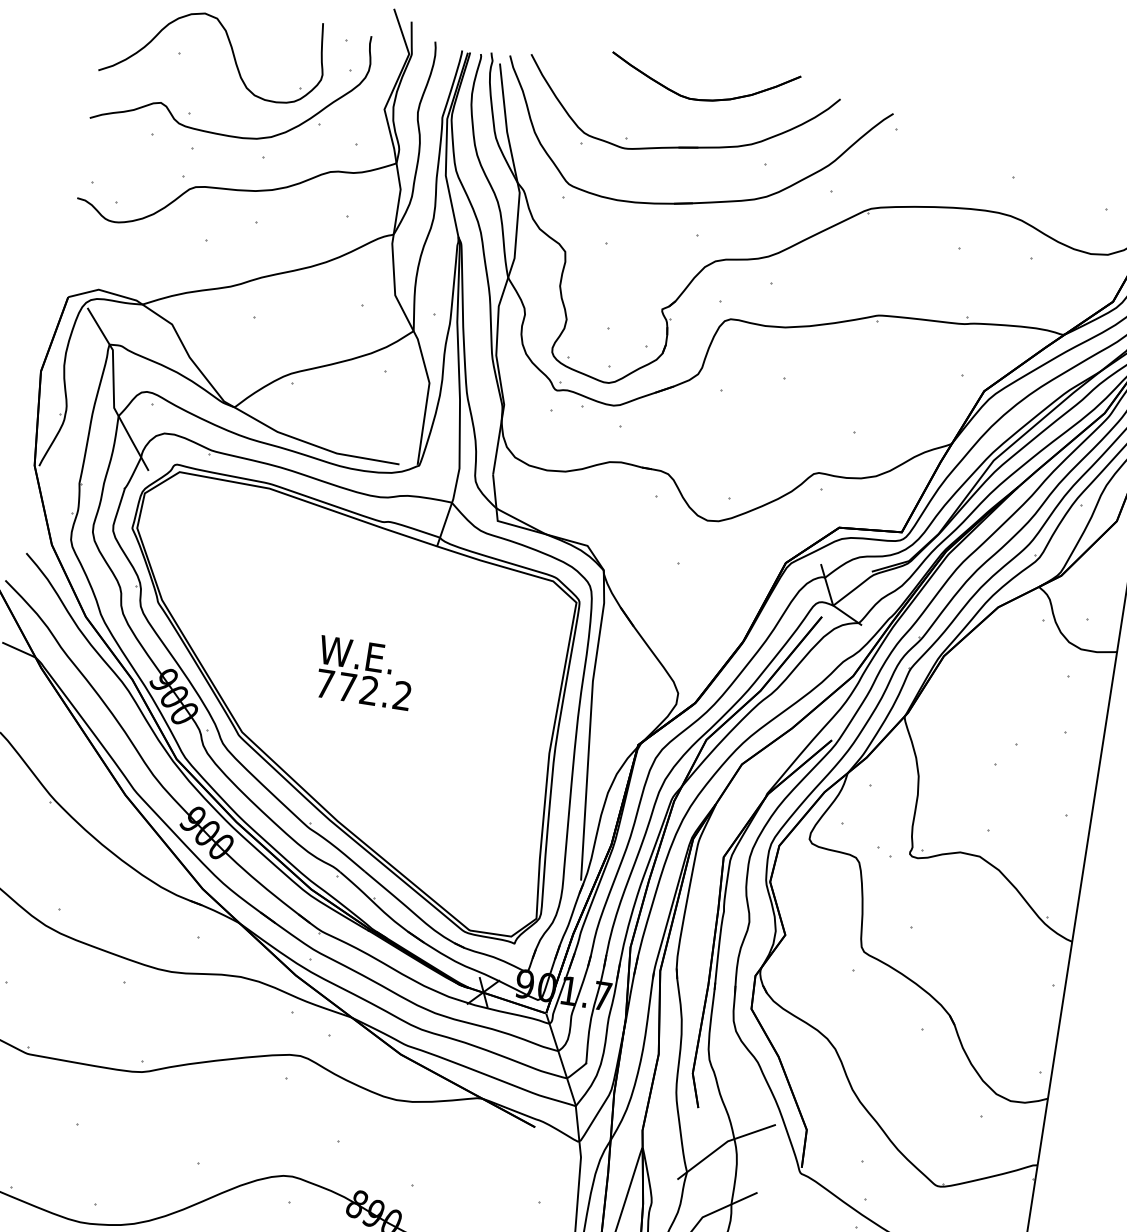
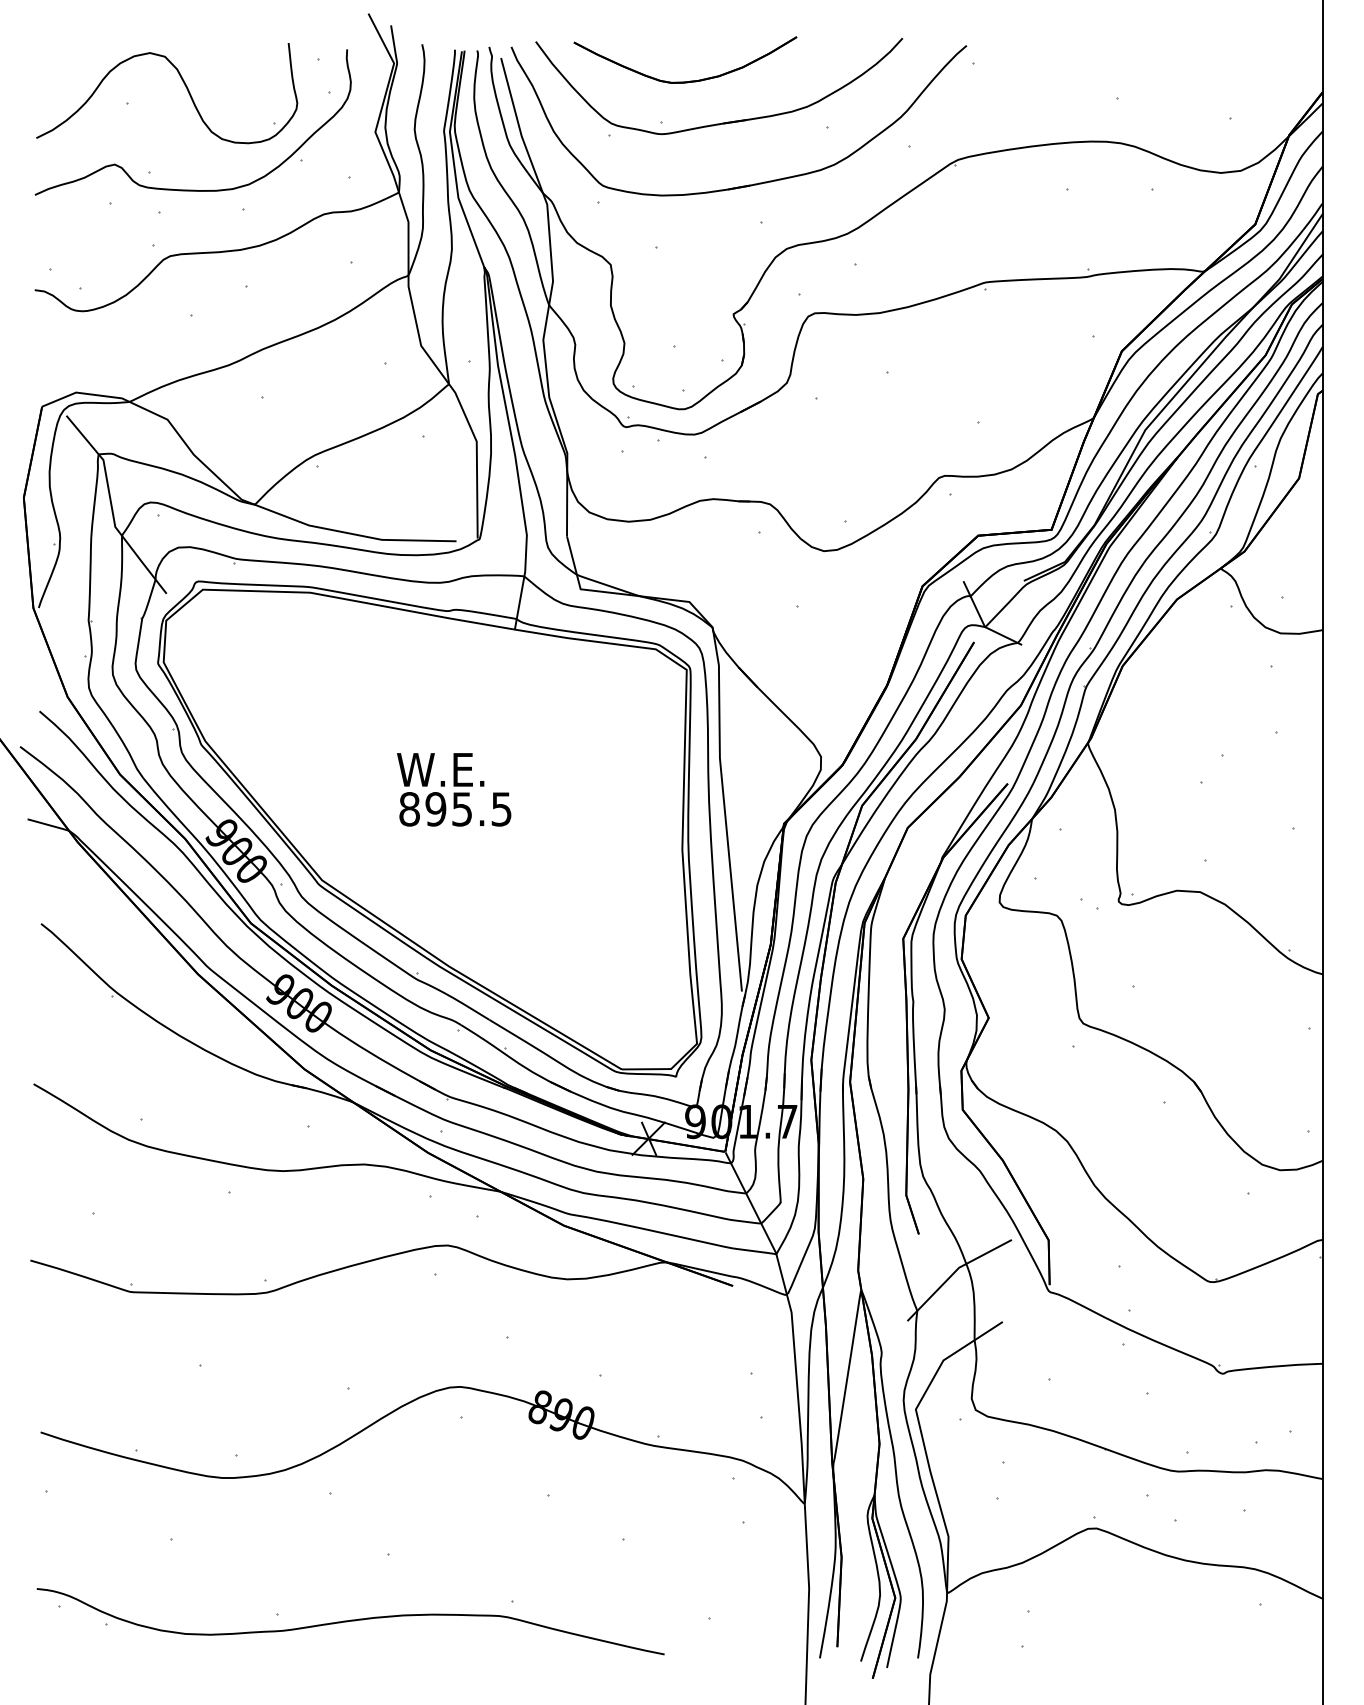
part: (705, 99) -> (690, 80), moved
text: (363, 690) -> (455, 809), 772.2 -> 895.5

